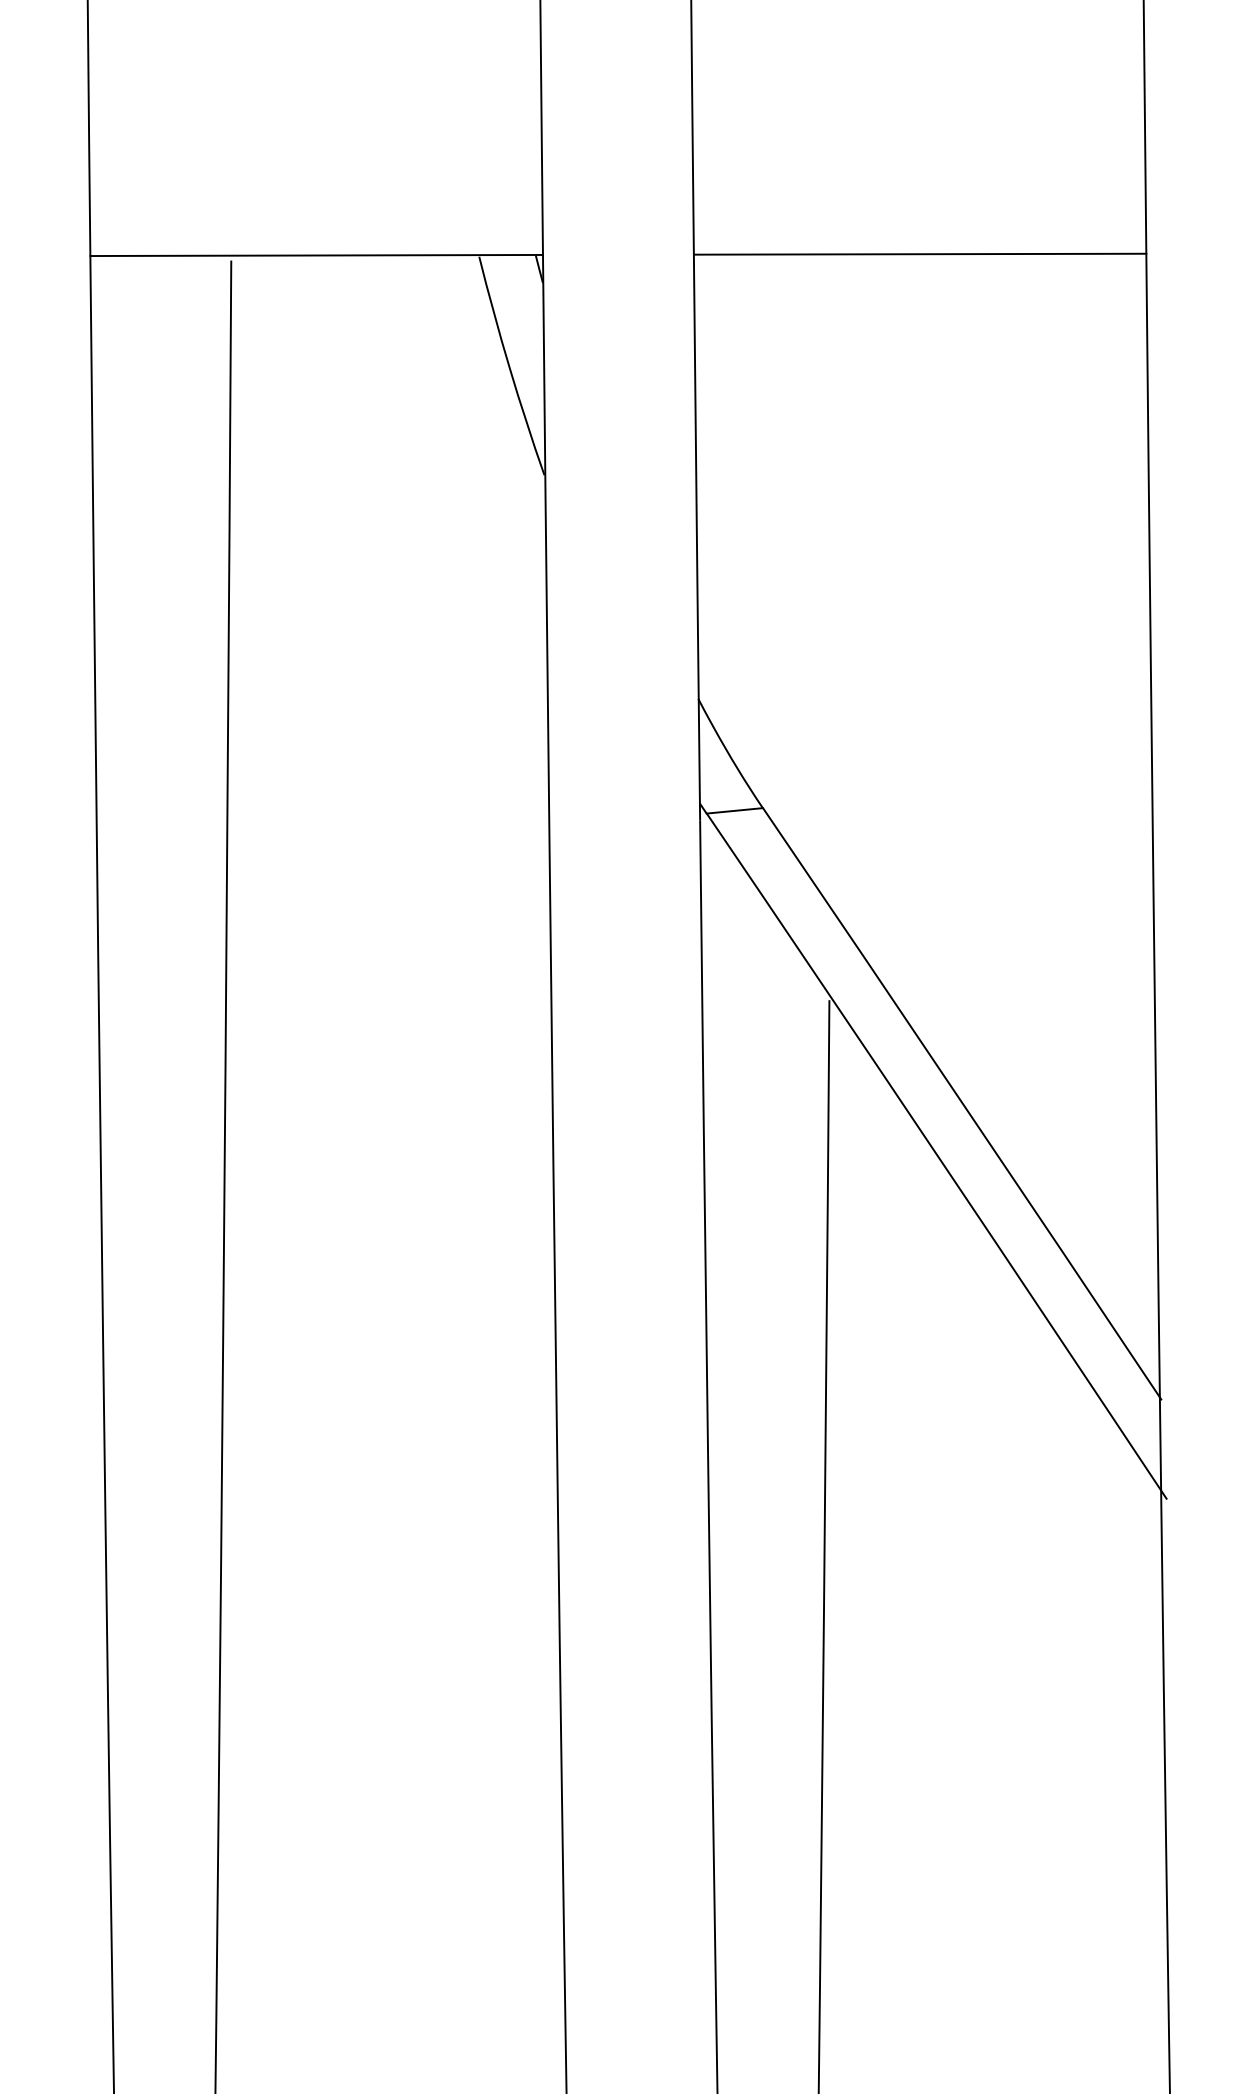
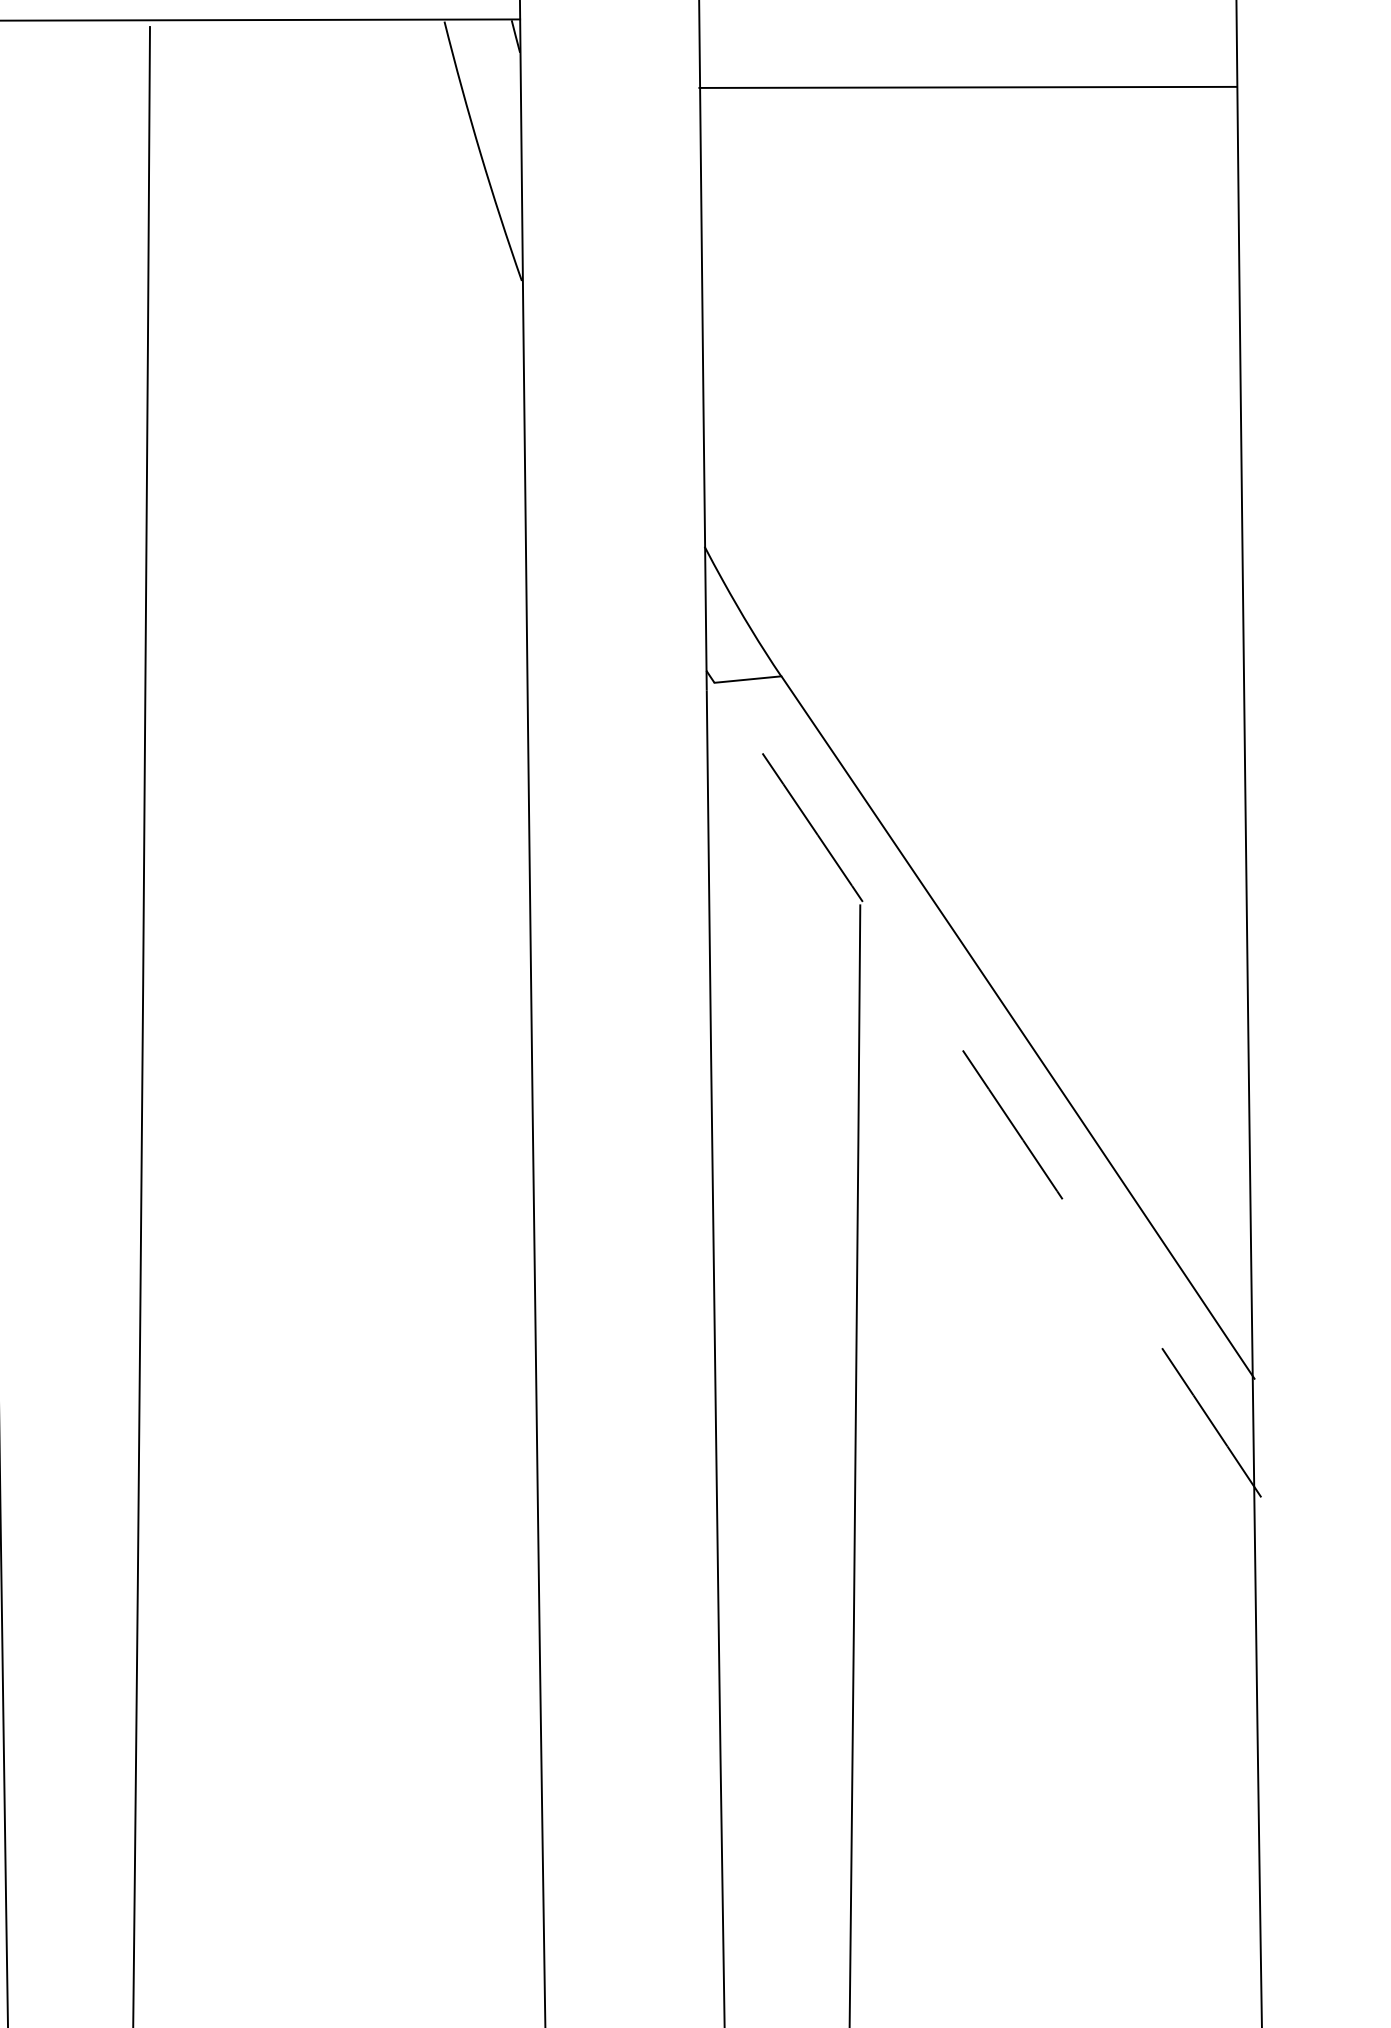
line: (919, 253) -> (967, 86), moved
arc: (937, 1155) -> (988, 1088), solid -> dashed

